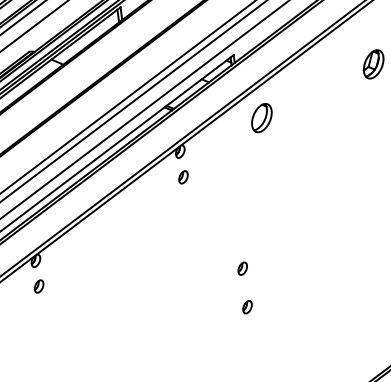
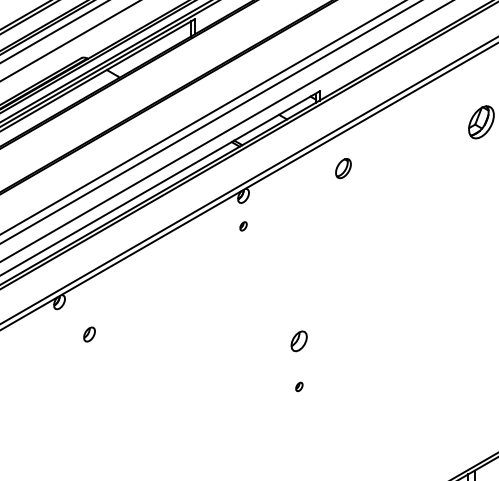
part: (261, 117) -> (343, 168), size x0.6
part: (183, 177) -> (243, 226), size x0.6
part: (242, 268) -> (299, 341), size x1.4
part: (39, 286) -> (89, 334), moved
part: (247, 306) -> (299, 386), size x0.6

